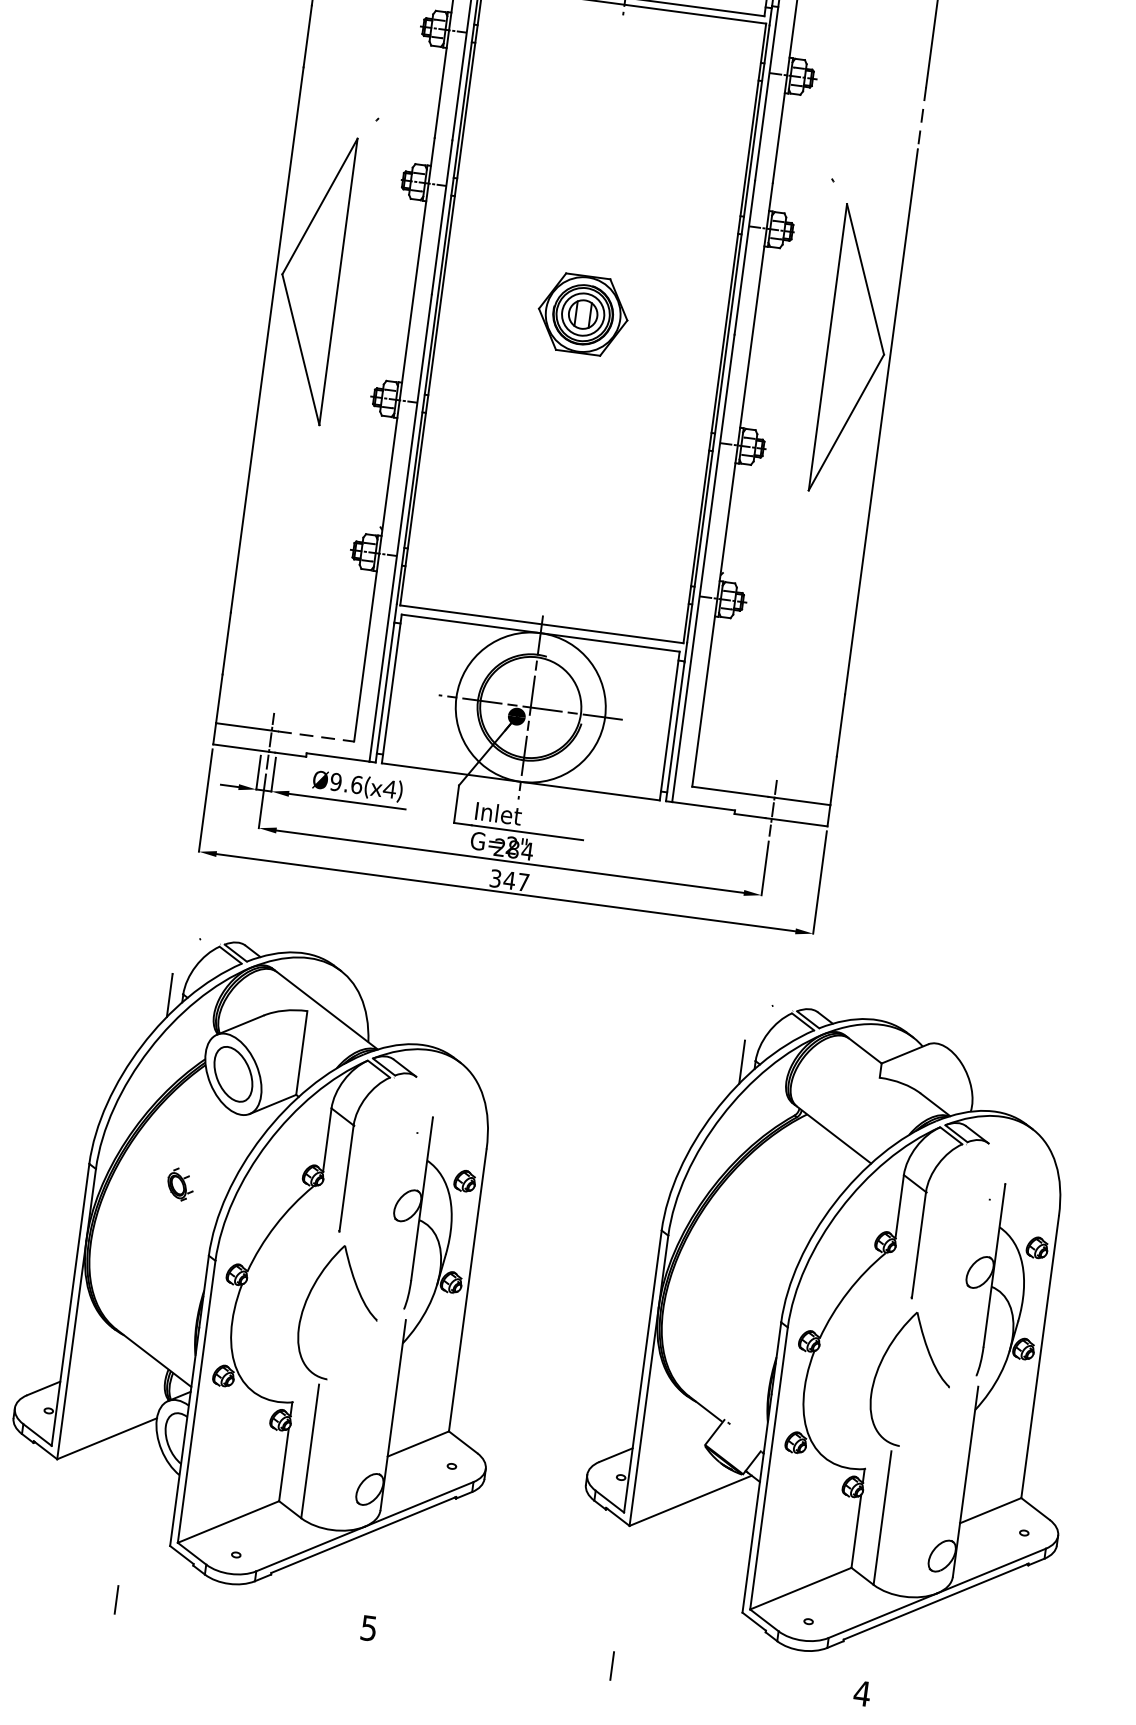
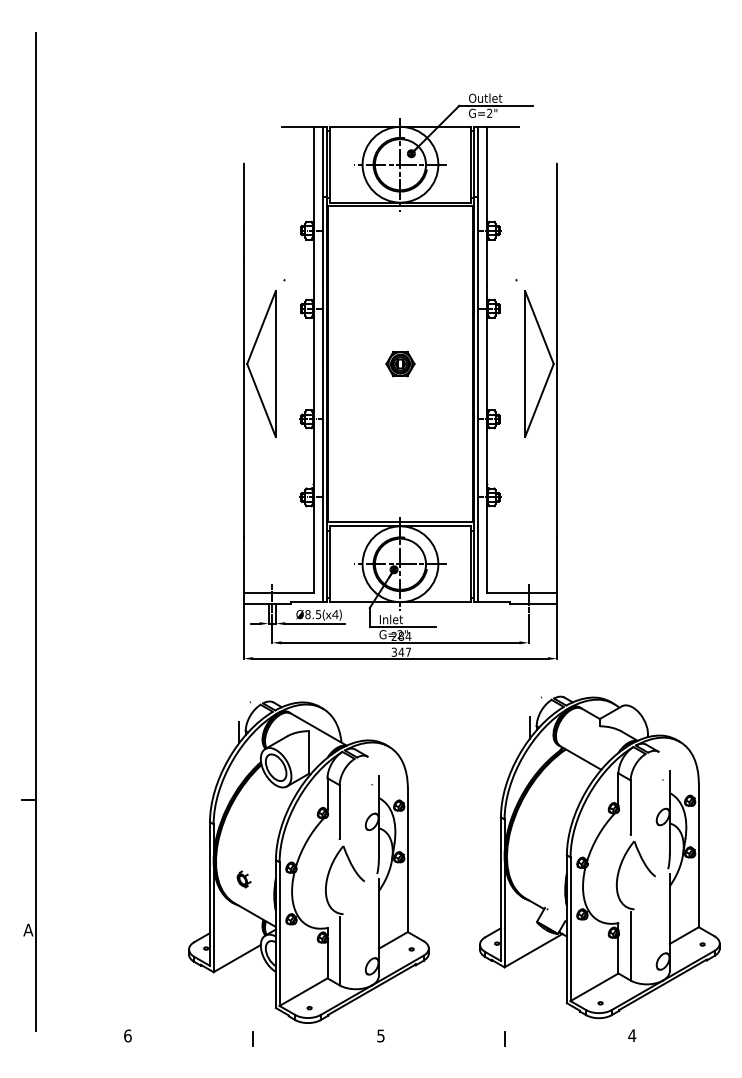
line: (921, 118) -> (556, 243), dashed -> solid
part: (583, 313) -> (400, 363), size x0.62
line: (317, 737) -> (295, 593), dashed -> solid
text: (346, 783) -> (313, 614), Ø9.6 -> Ø8.5
part: (179, 1184) -> (243, 879), moved

